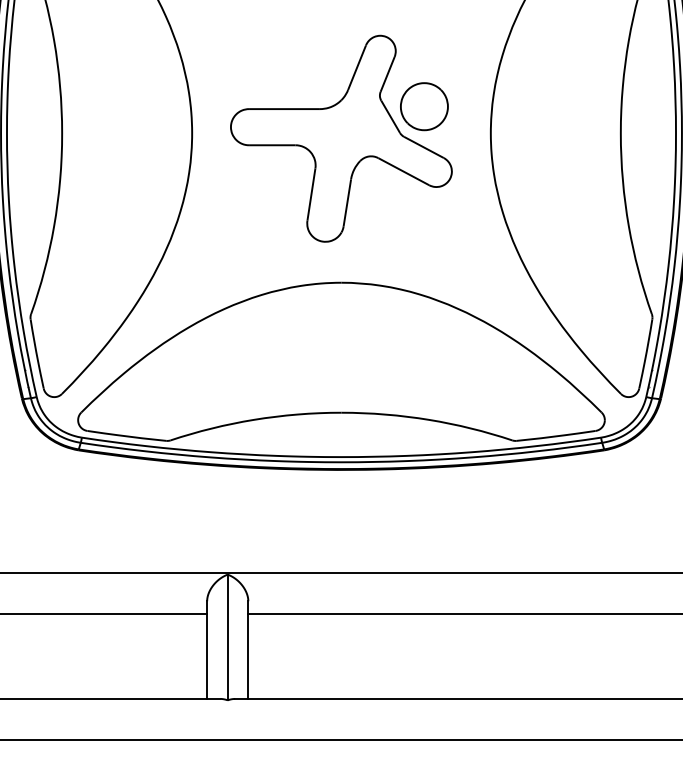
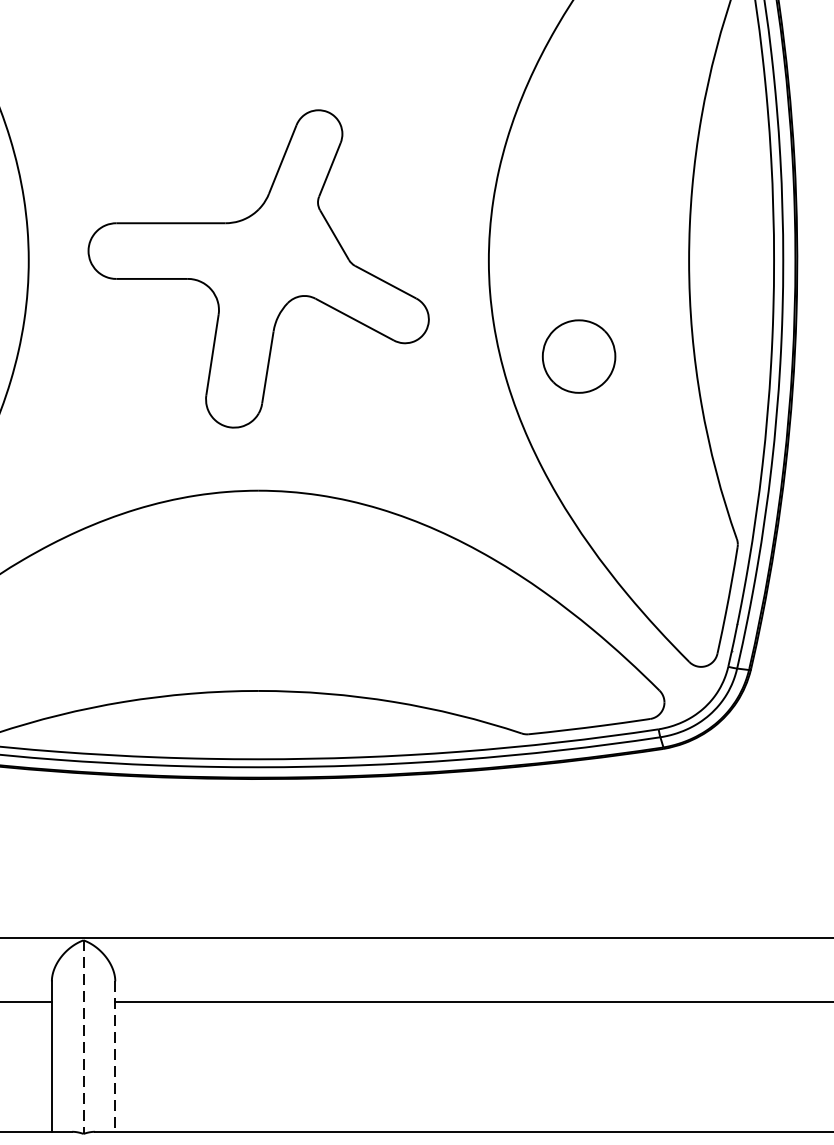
part: (424, 106) -> (579, 356), moved
line: (227, 637) -> (83, 1037), solid -> dashed
line: (248, 650) -> (115, 1057), solid -> dashed

